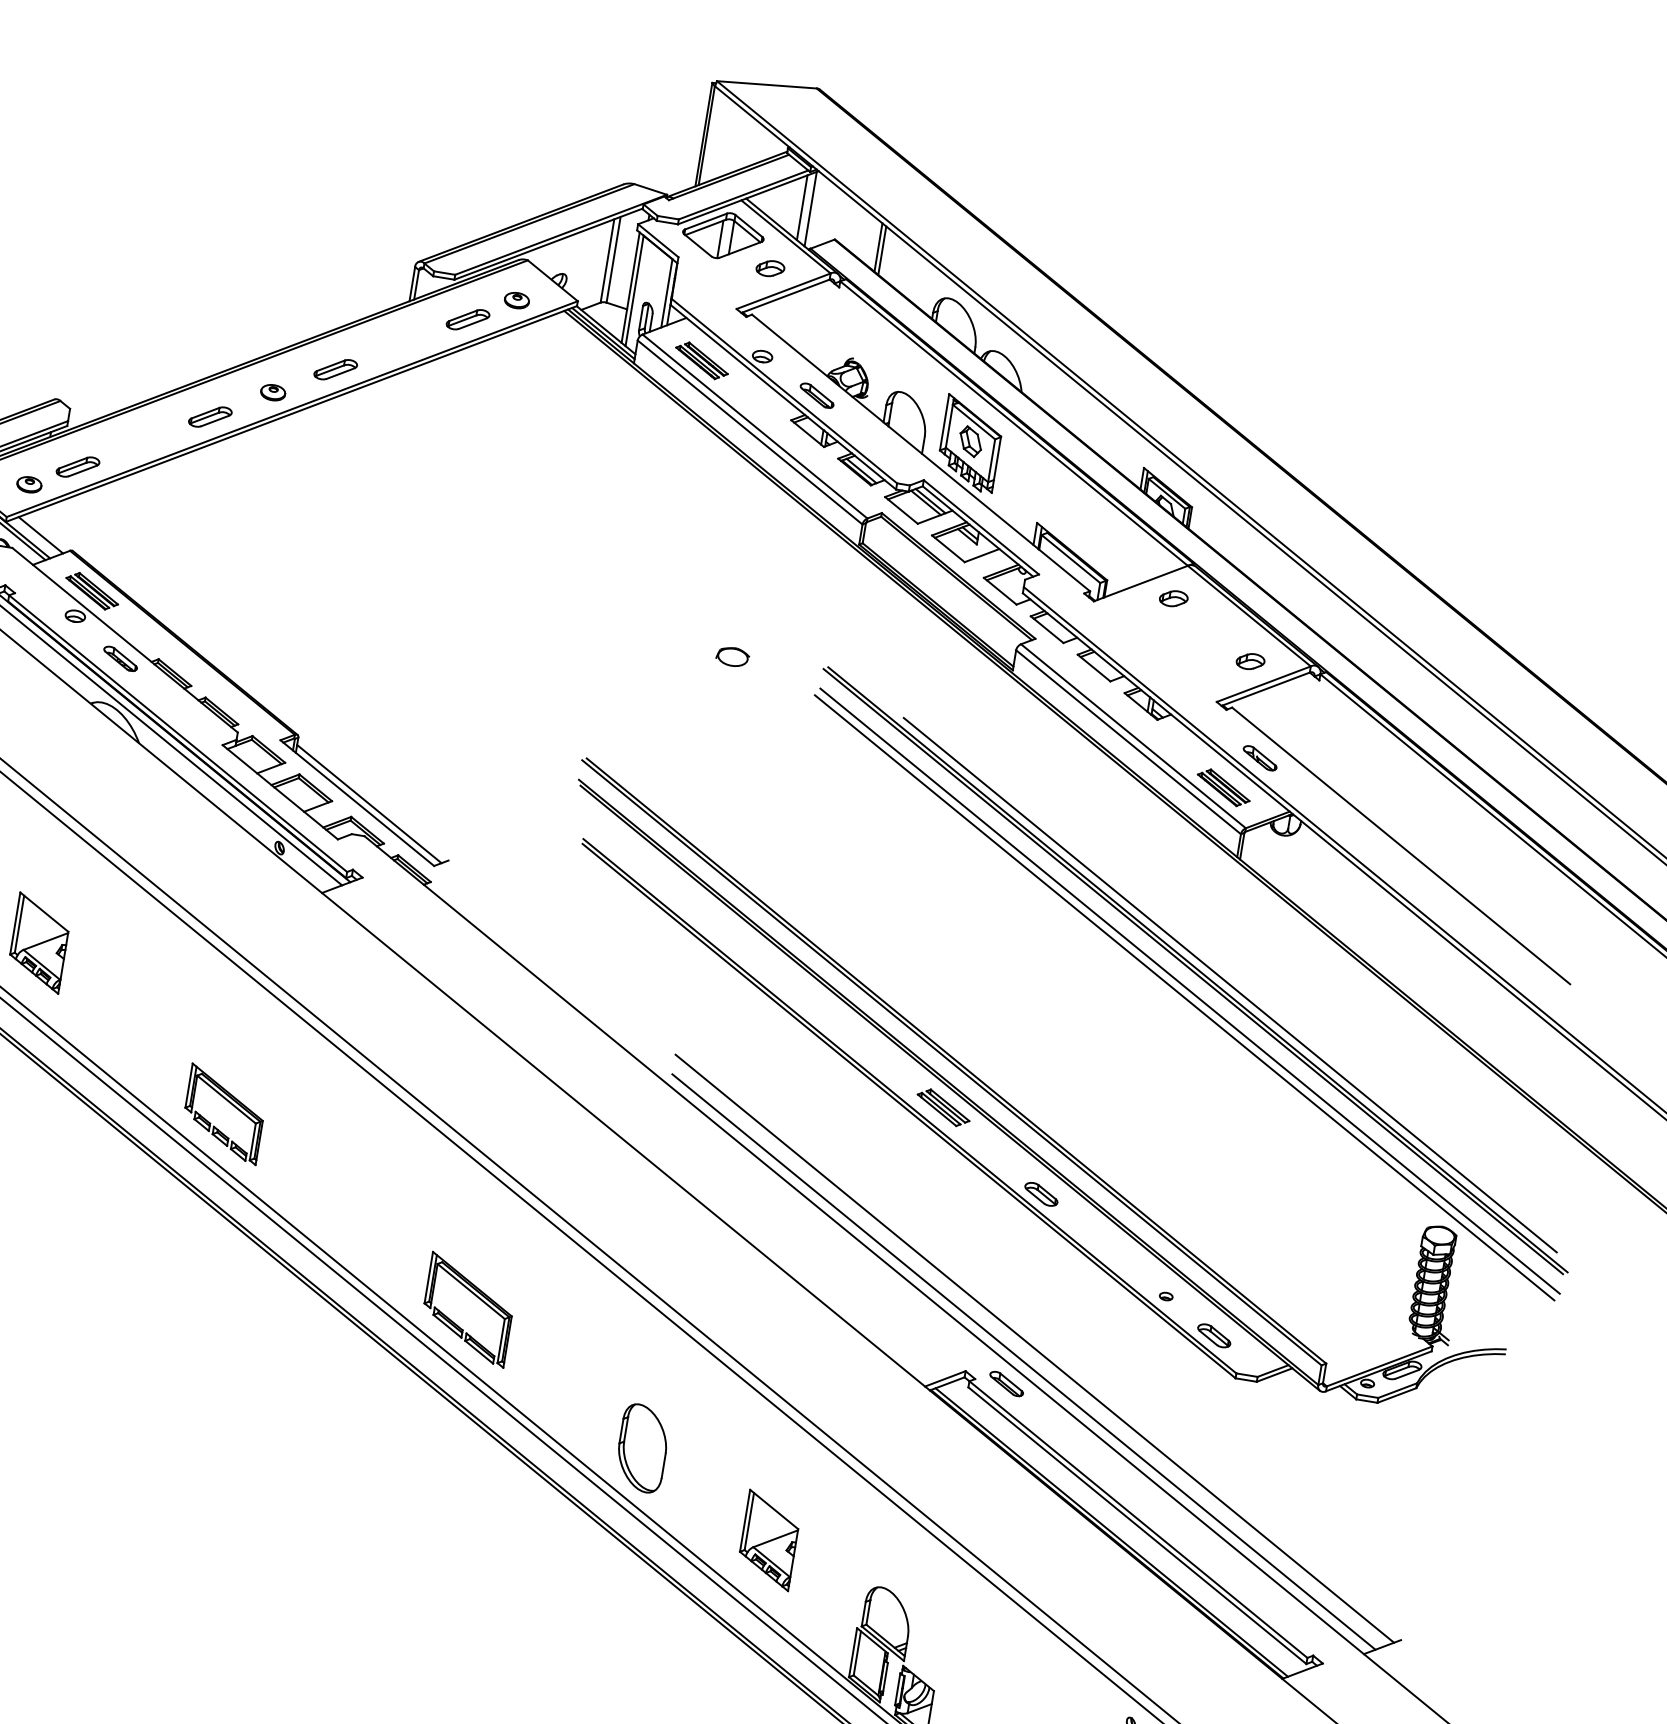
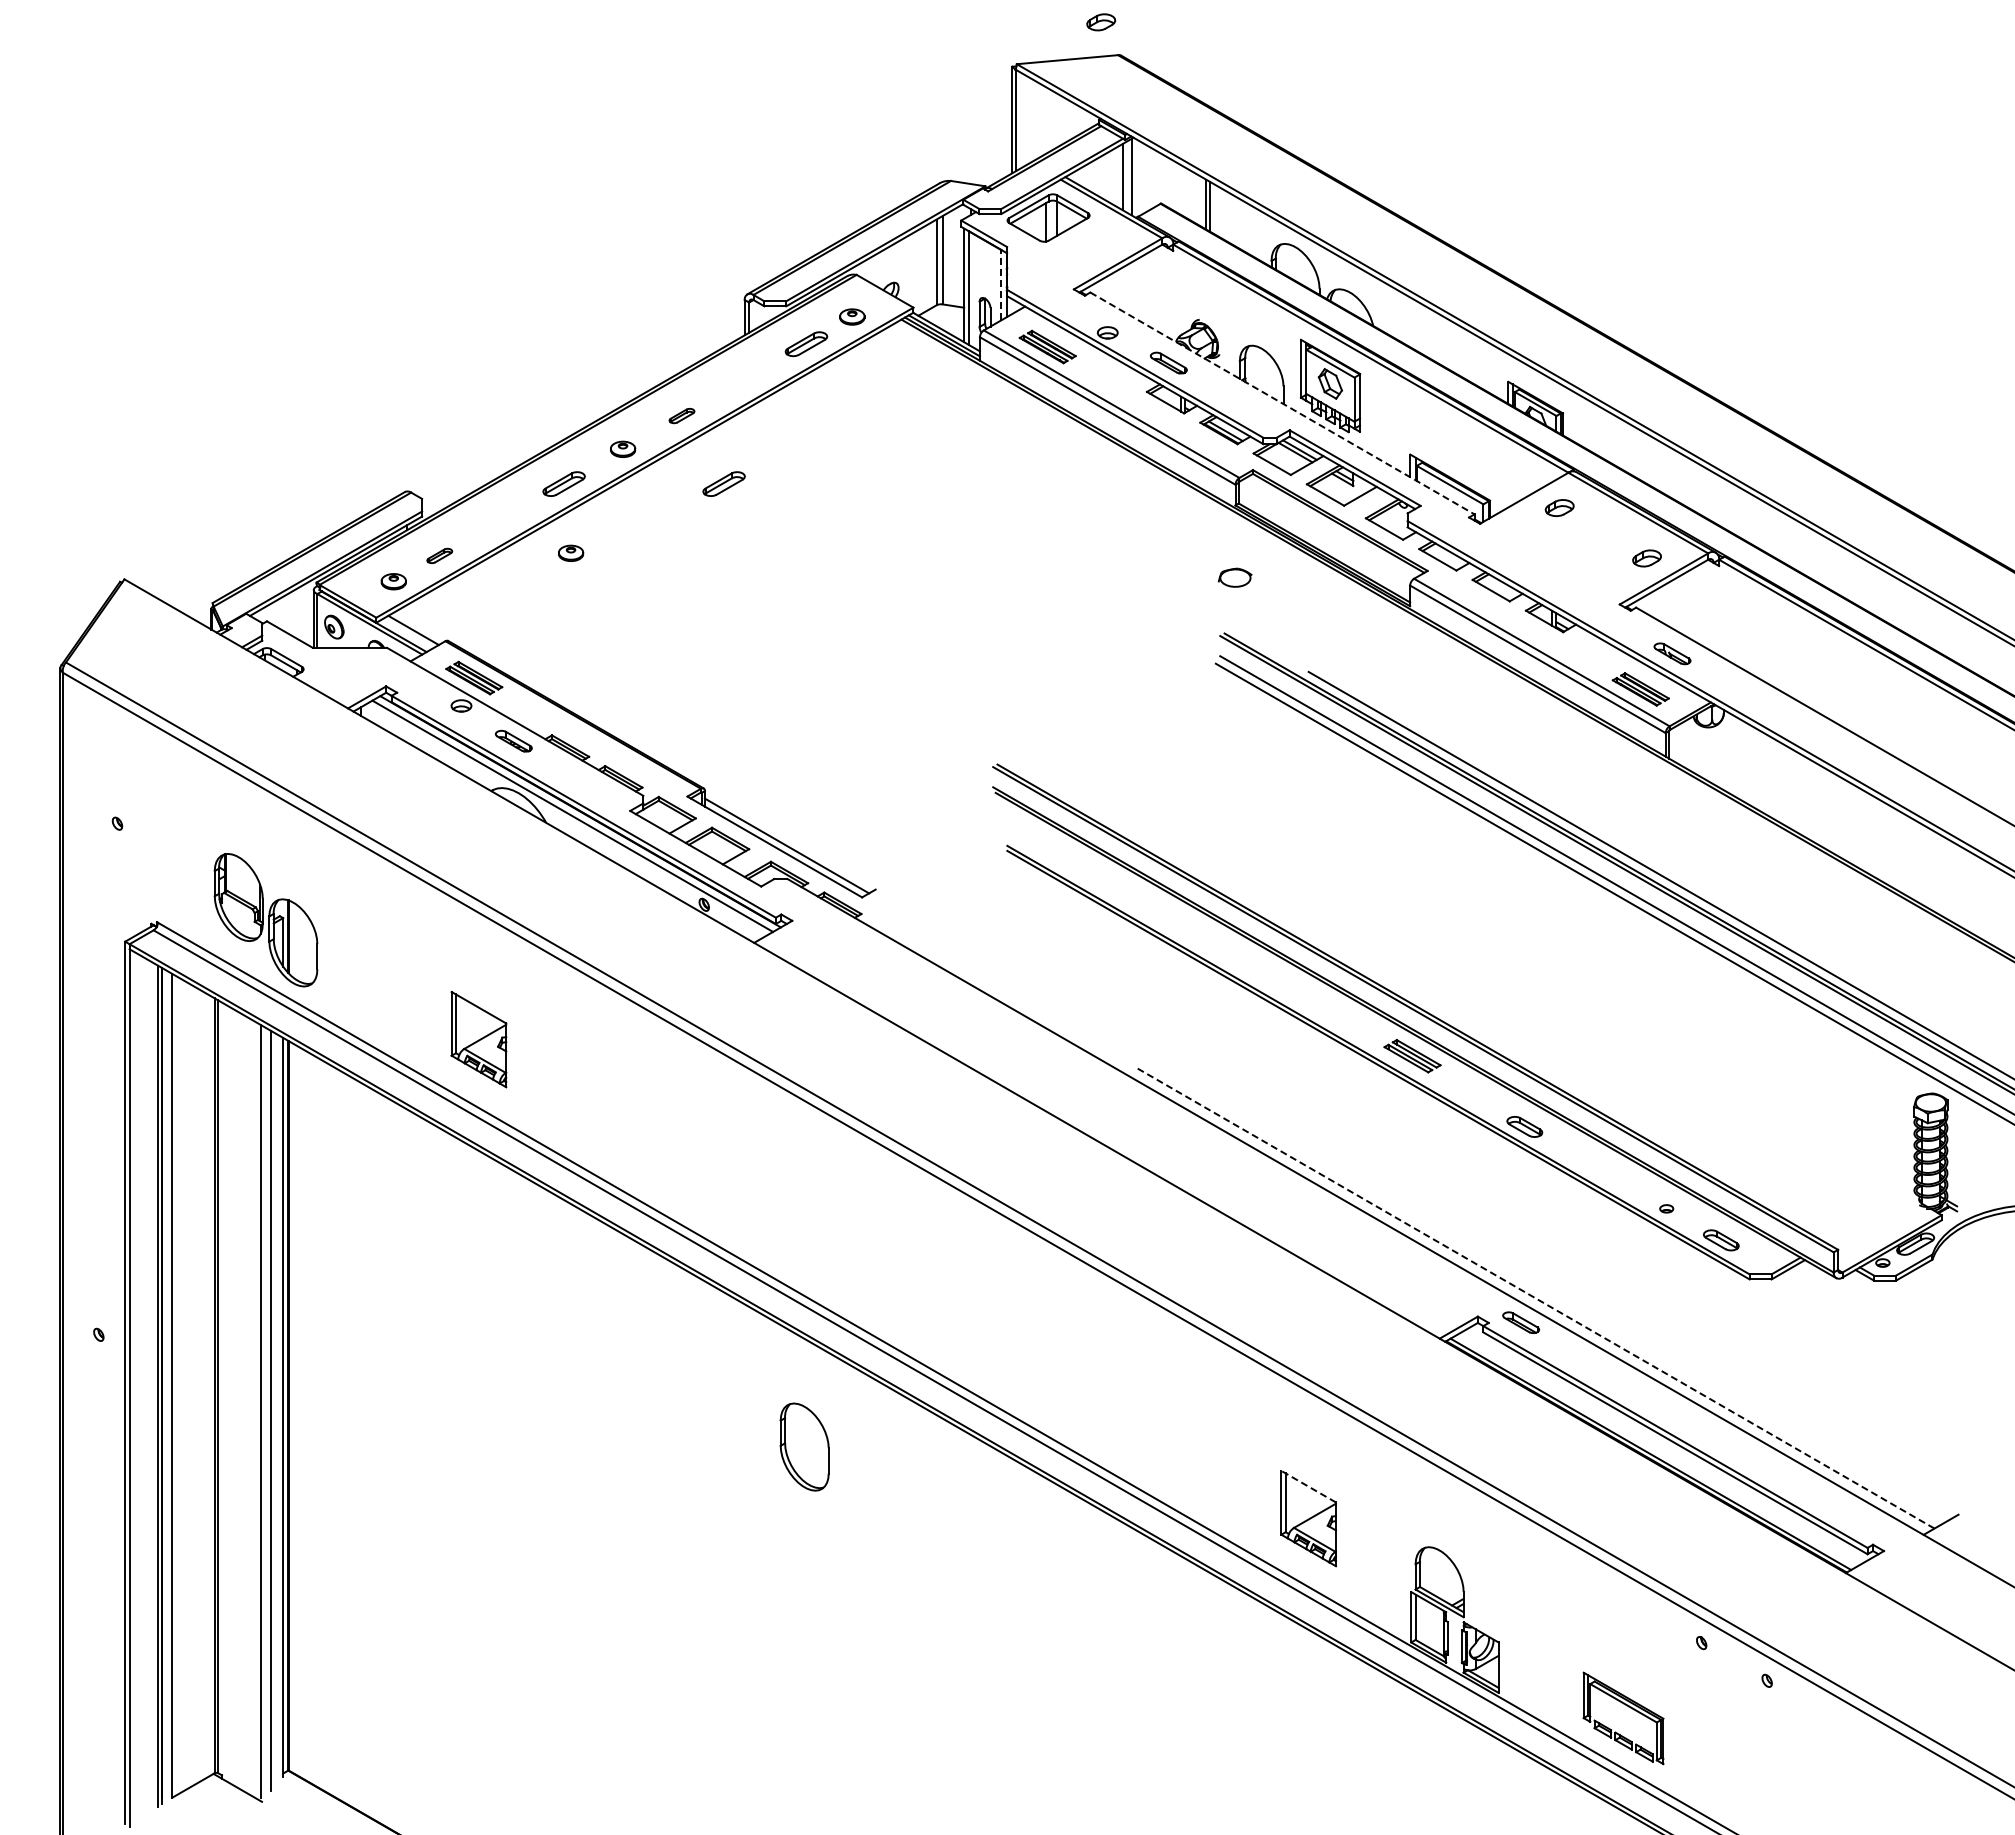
part: (770, 268) -> (1101, 22), moved
line: (667, 292) -> (1001, 284), solid -> dashed
part: (335, 369) -> (681, 415), size x0.6
part: (365, 441) -> (723, 483), added
line: (921, 453) -> (1282, 403), solid -> dashed
part: (77, 466) -> (439, 555), size x0.6
part: (206, 484) -> (571, 552), added
part: (732, 656) -> (1234, 577), moved
part: (231, 1105) -> (698, 1170), removed
part: (475, 1296) -> (974, 1322), removed
line: (1034, 1348) -> (1543, 1282), removed
line: (1023, 1361) -> (1534, 1297), solid -> dashed
part: (642, 1447) -> (804, 1446), moved
line: (774, 1509) -> (1308, 1486), solid -> dashed

